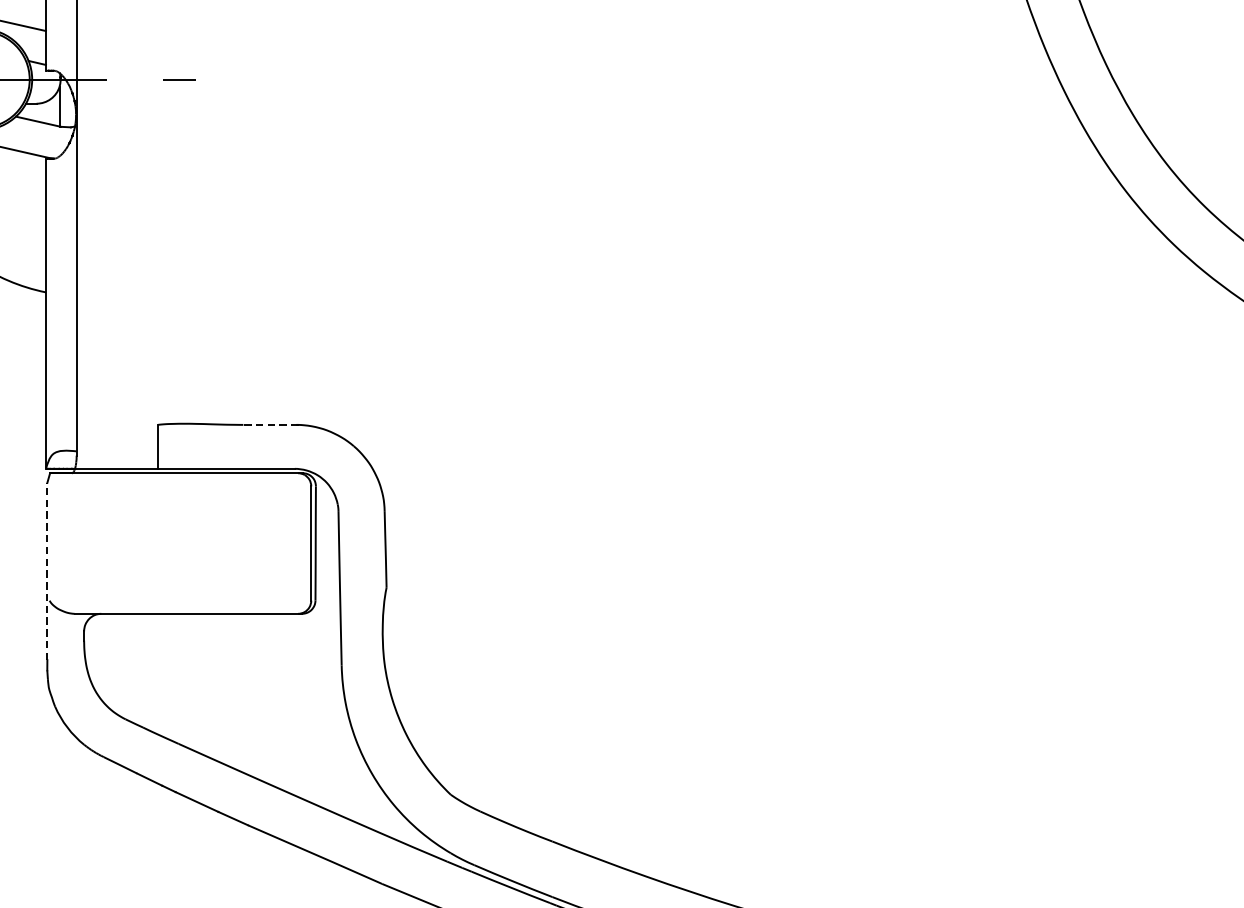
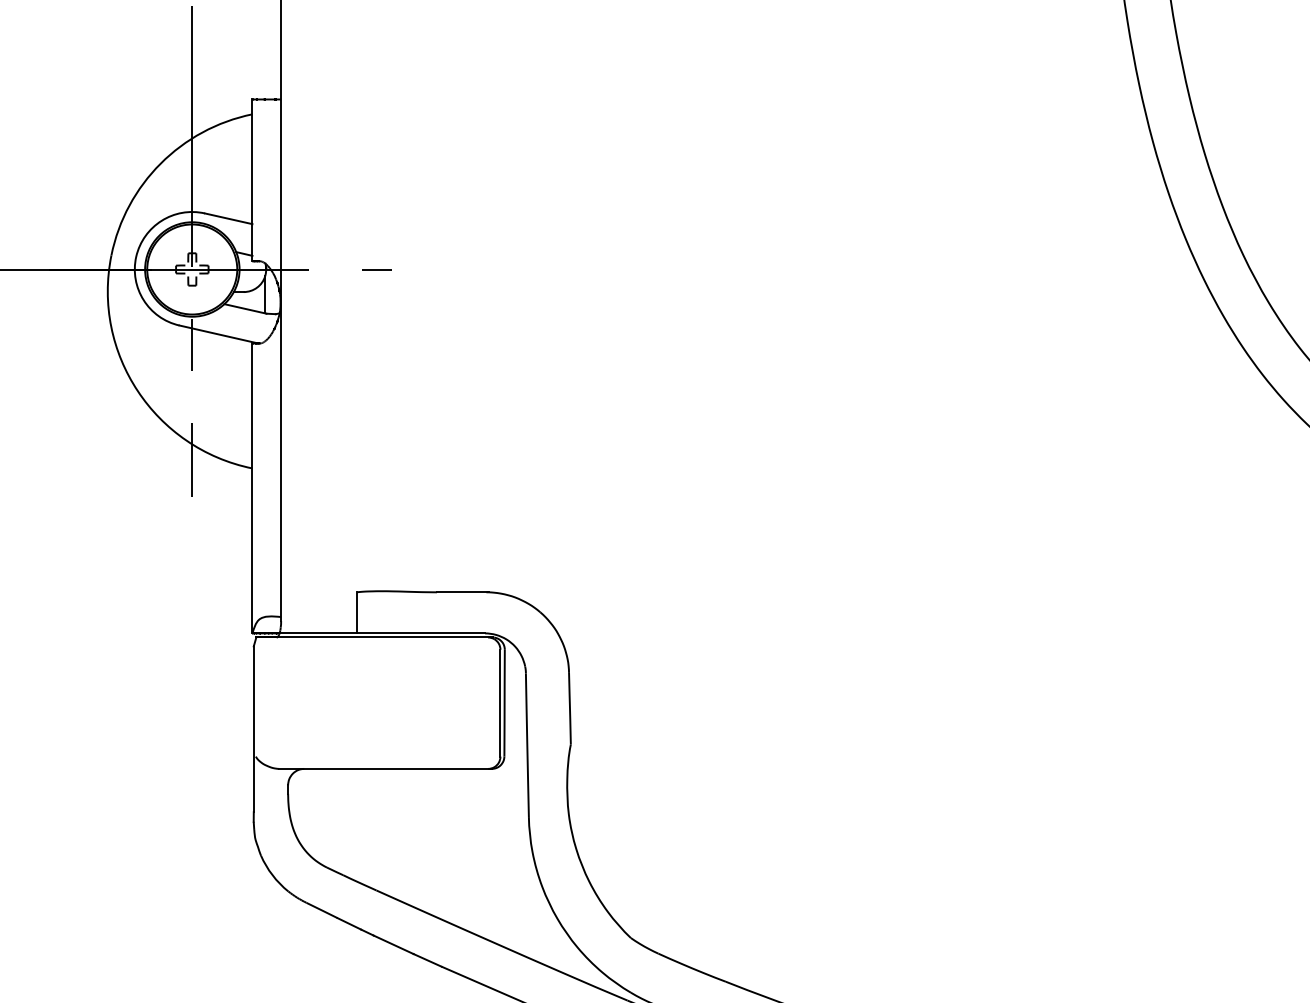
line: (270, 425) -> (462, 592), dashed -> solid
line: (47, 571) -> (253, 729), dashed -> solid

